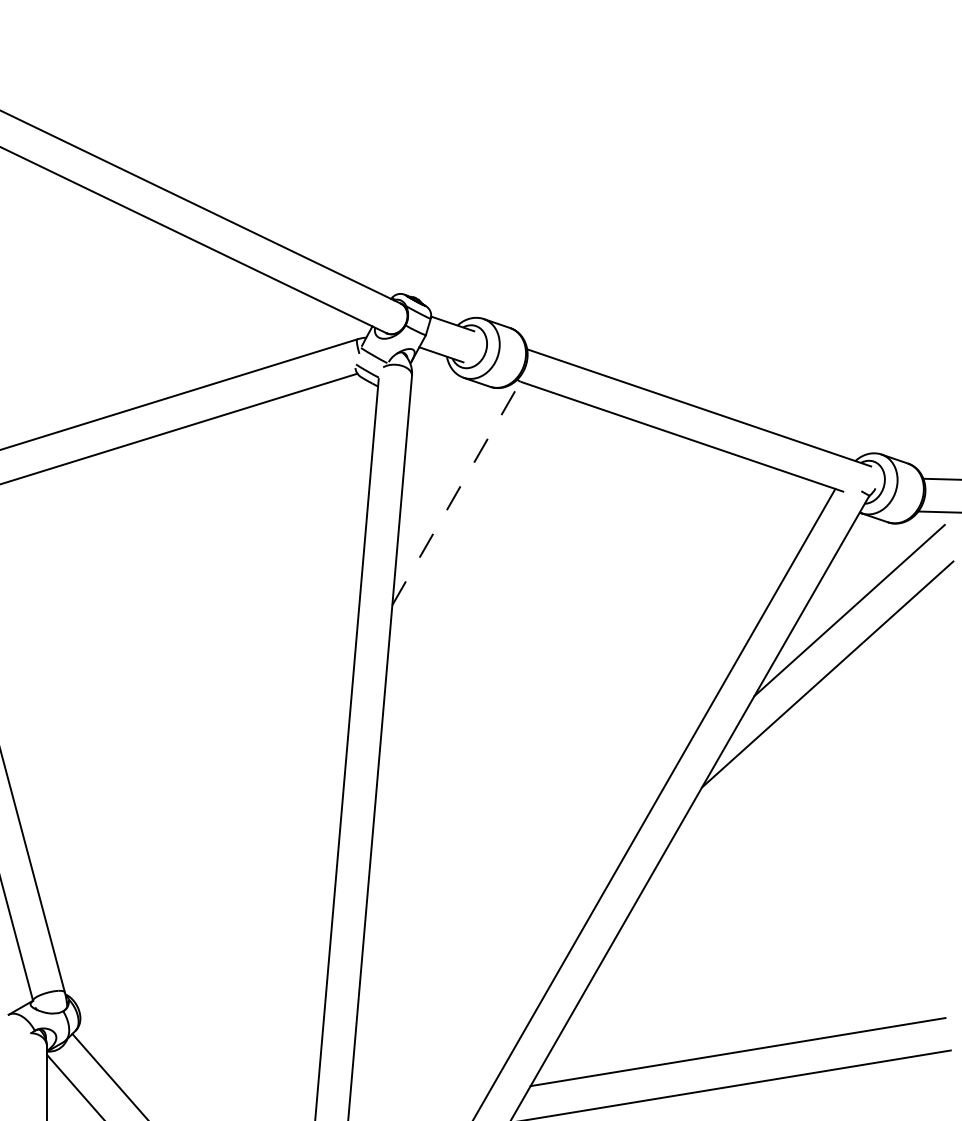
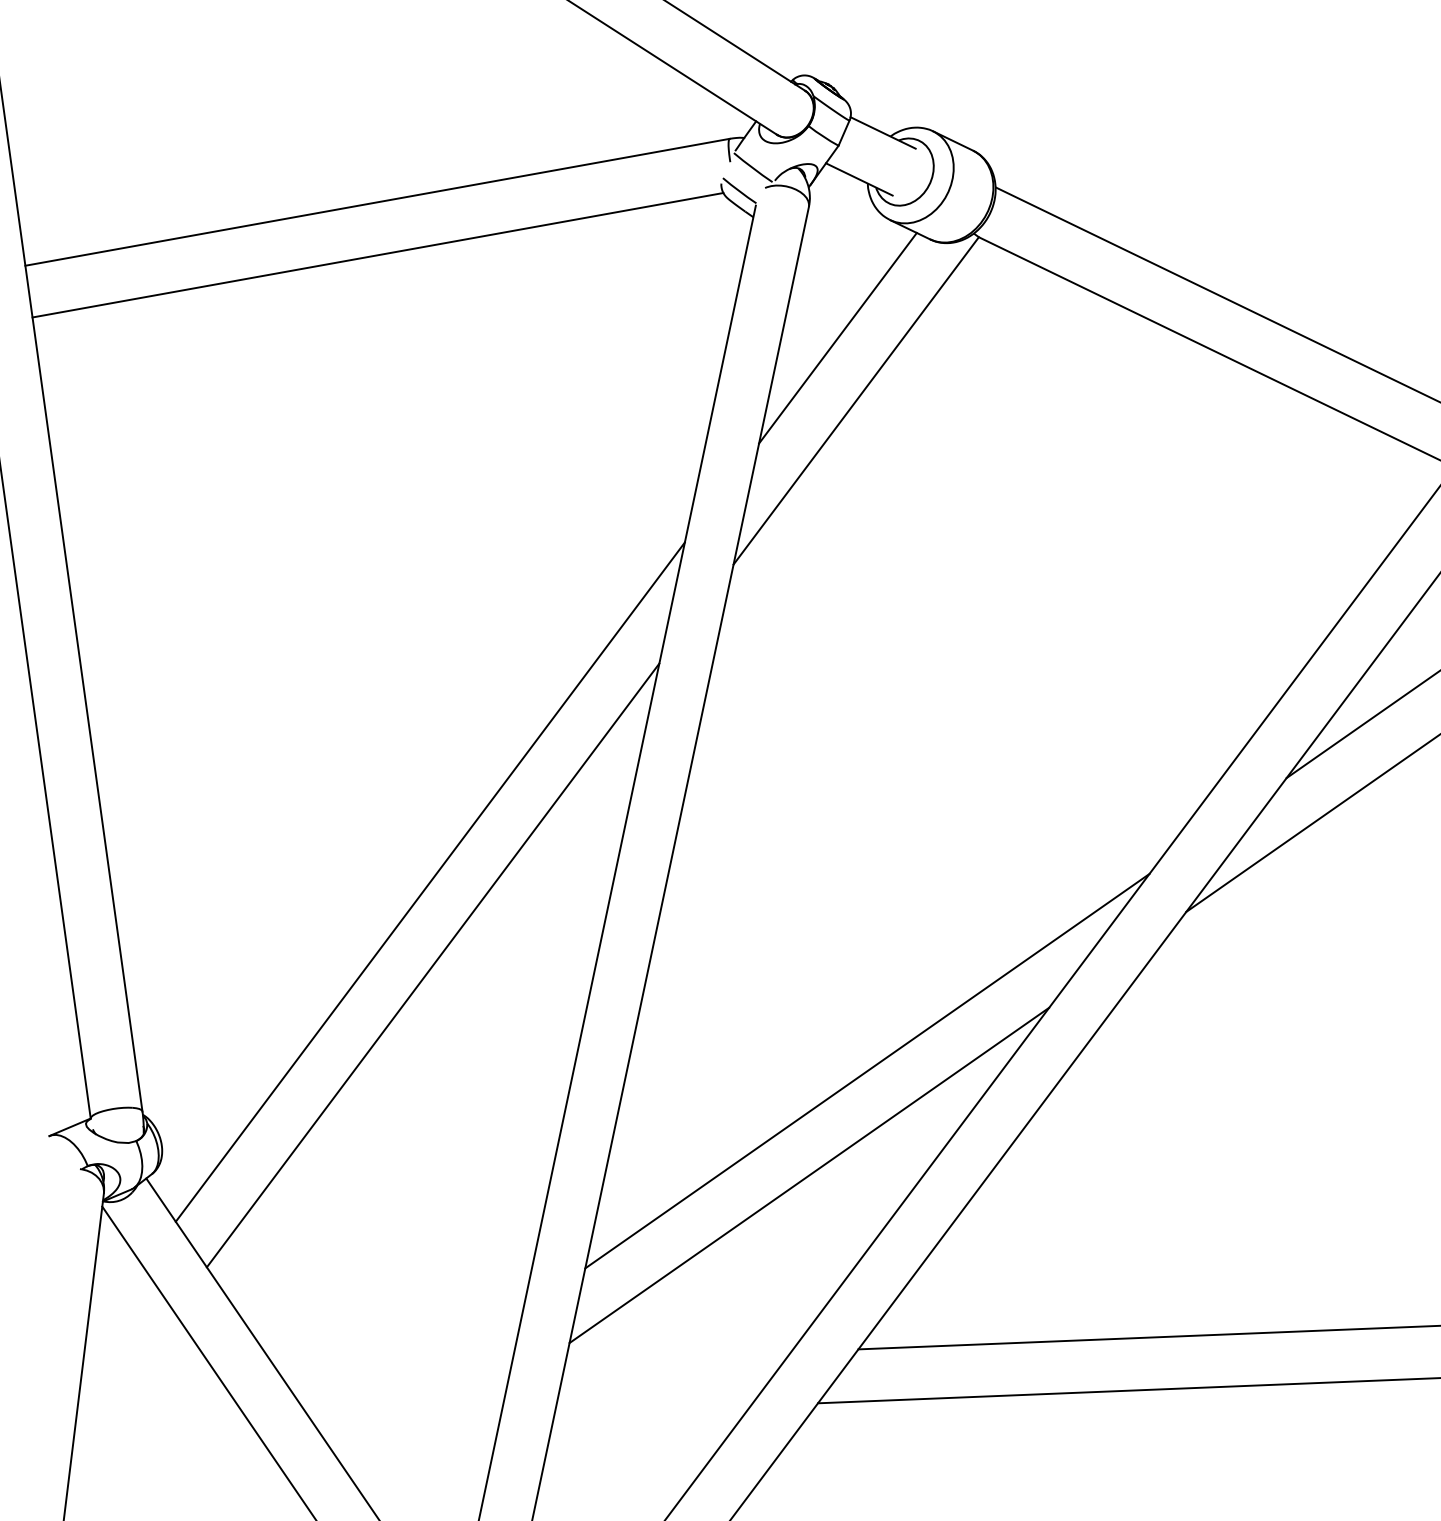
line: (440, 455) -> (838, 337), added
line: (456, 493) -> (856, 400), dashed -> solid
line: (227, 826) -> (430, 881), added
line: (235, 878) -> (433, 965), added
line: (514, 911) -> (866, 1071), added
line: (486, 980) -> (809, 1174), added

